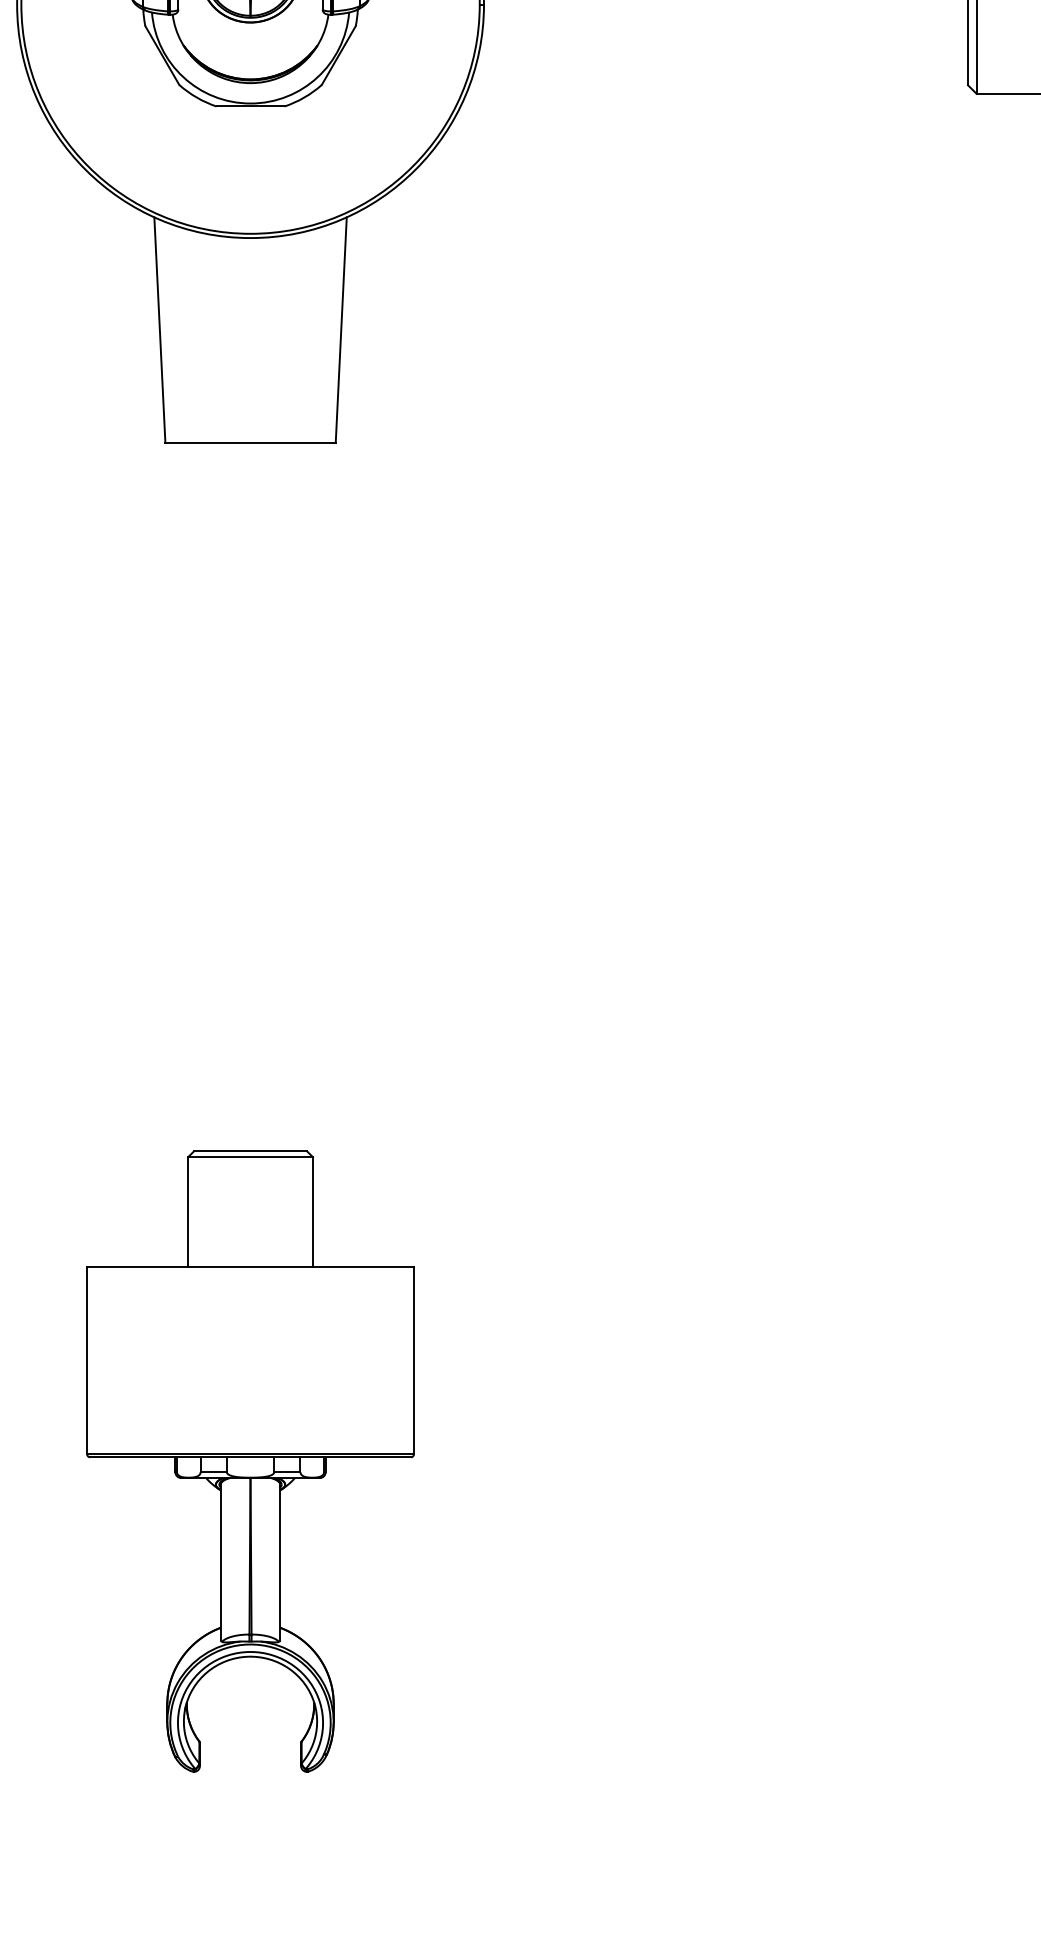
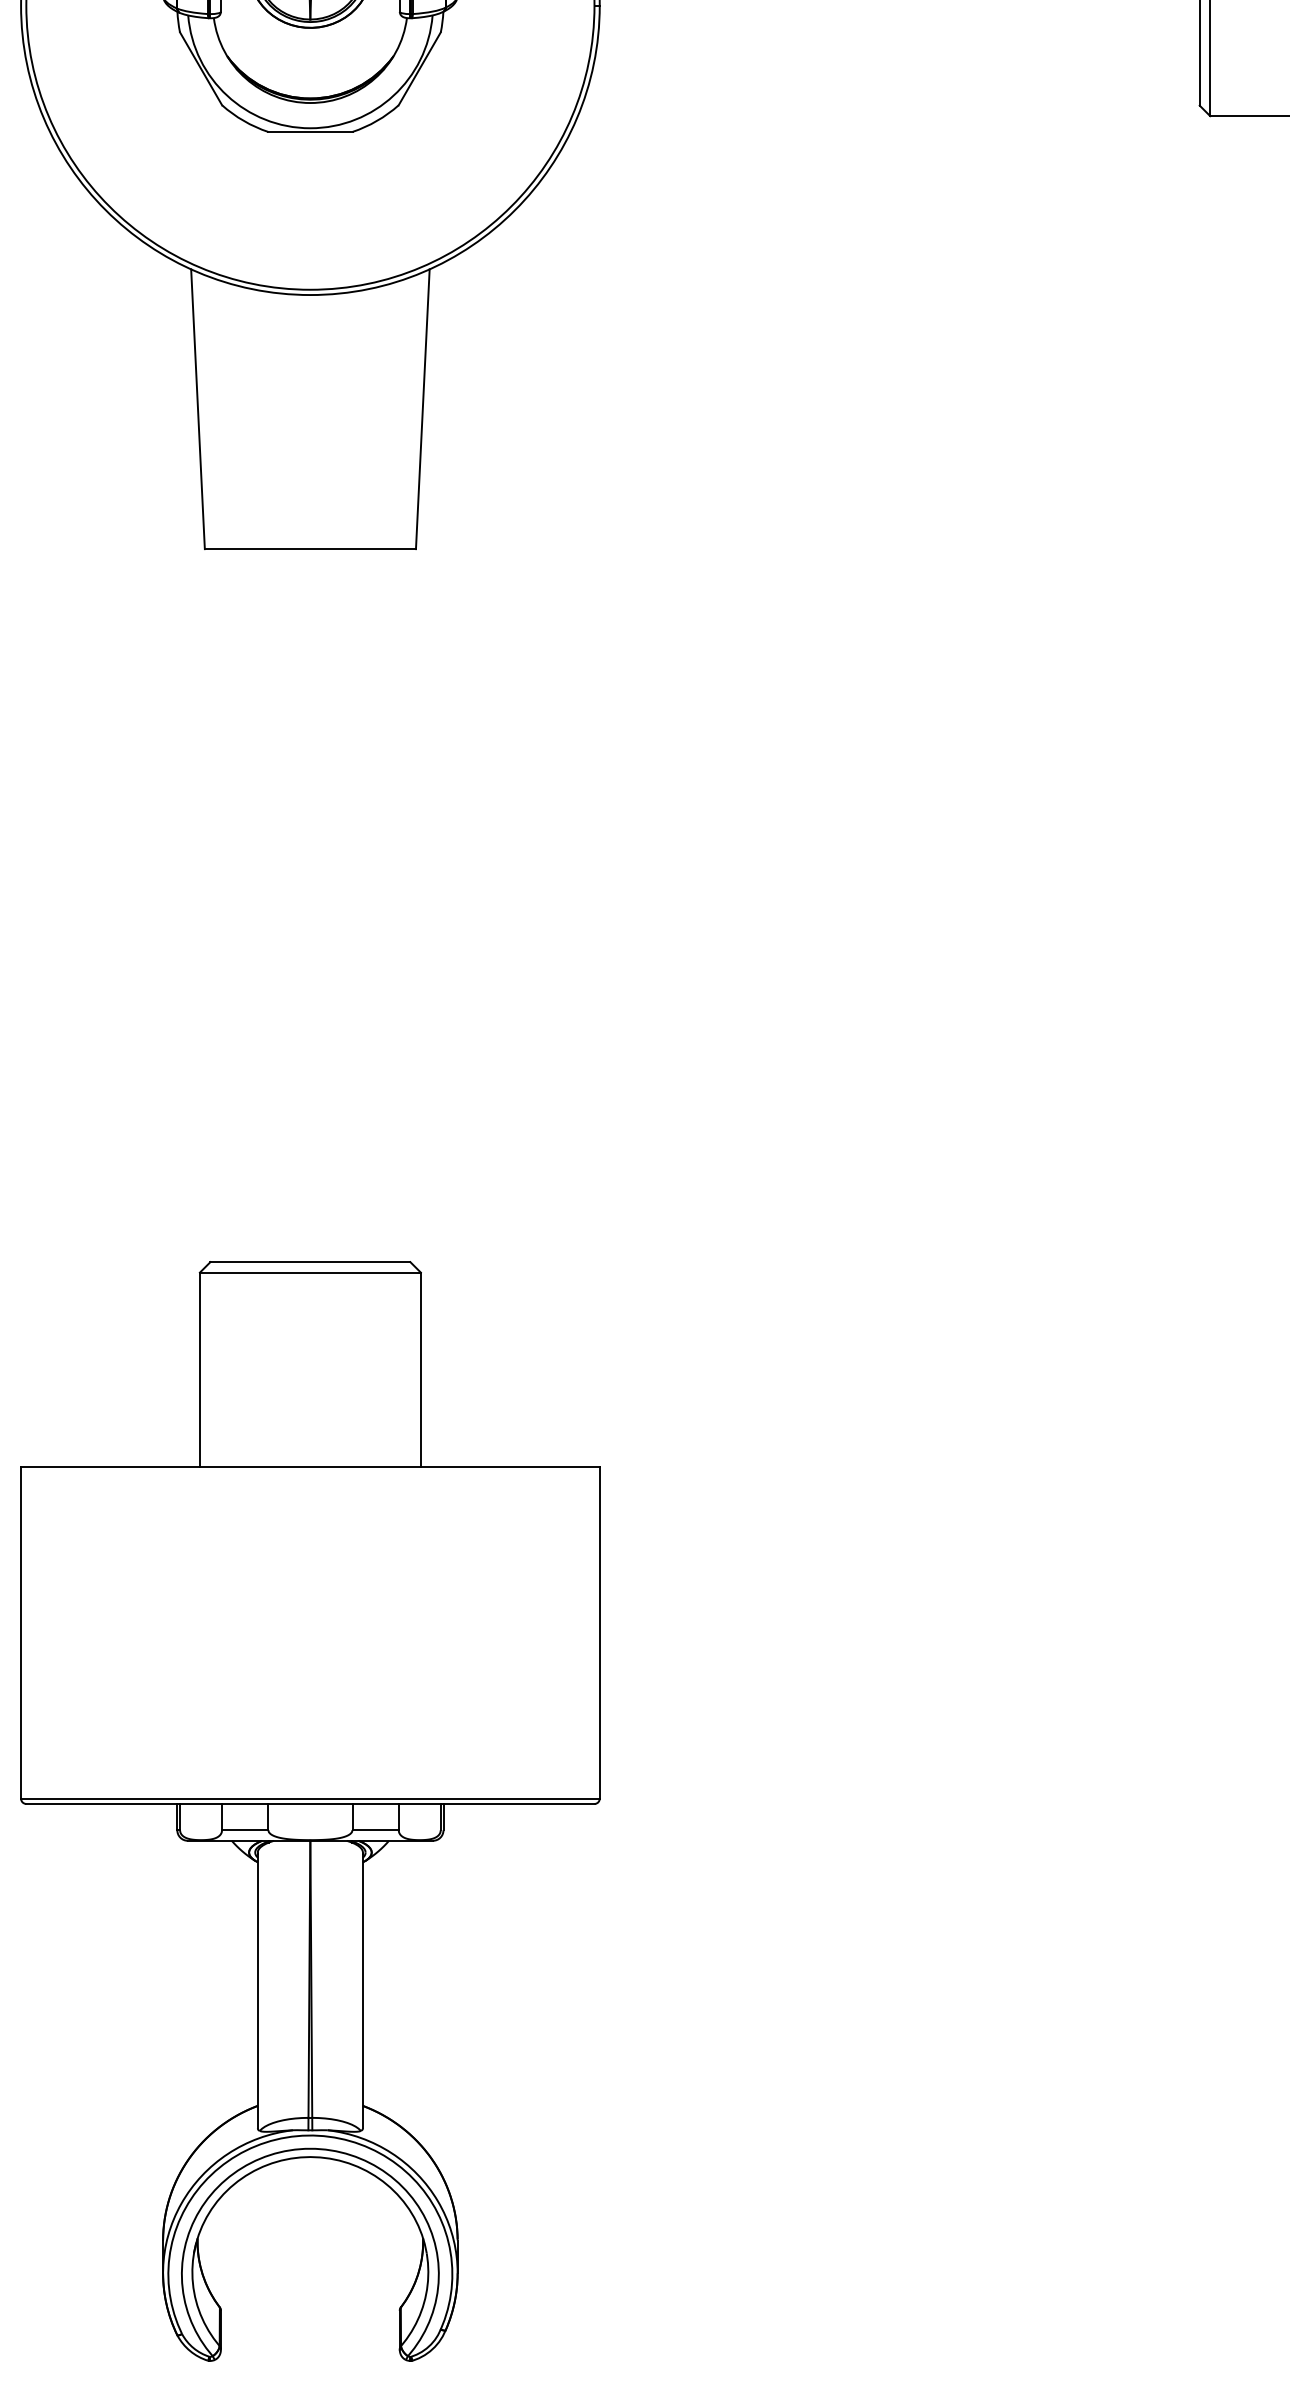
part: (250, 1461) -> (310, 1811), size x1.43

